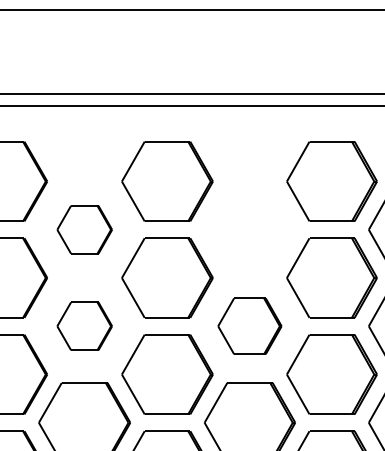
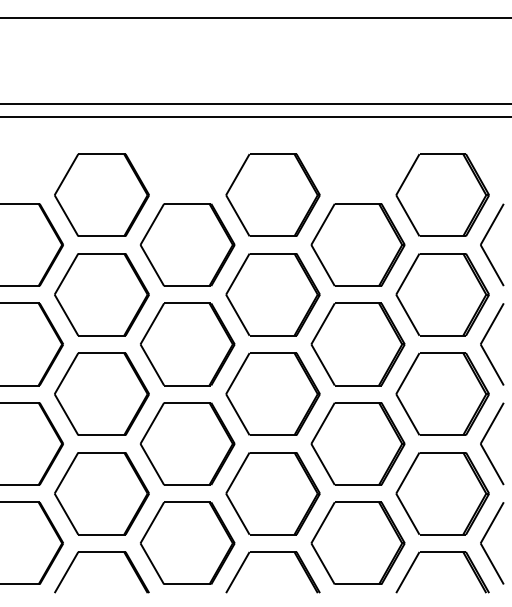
part: (84, 229) -> (187, 244), size x1.67
part: (249, 229) -> (357, 244), added
part: (84, 326) -> (187, 344), size x1.67
part: (249, 326) -> (357, 344), size x1.43

